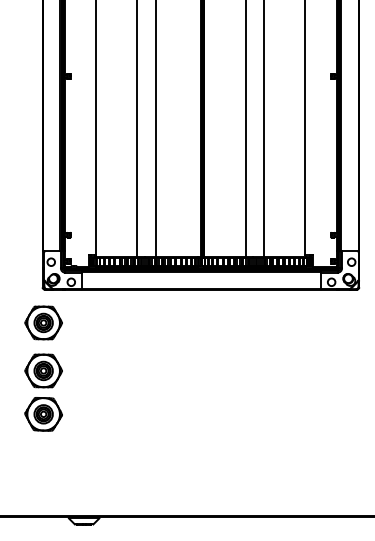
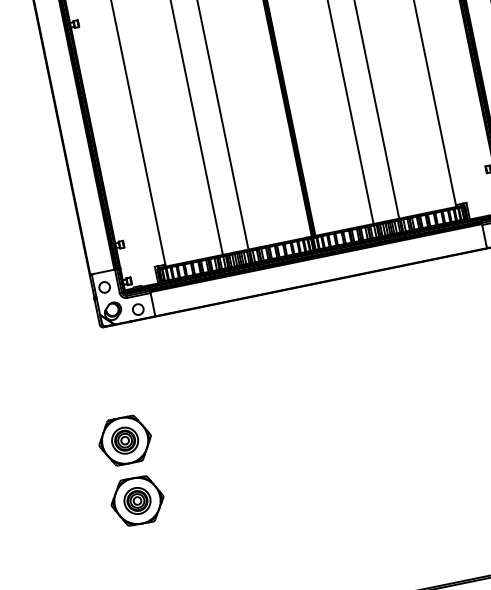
part: (43, 322) -> (111, 373), removed

